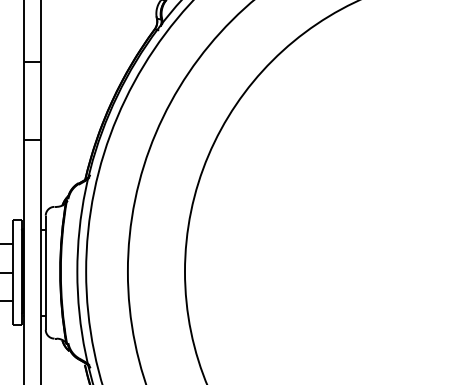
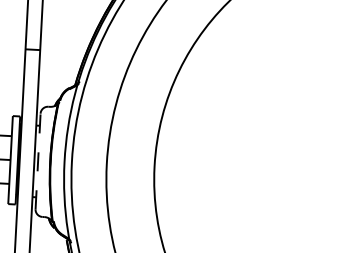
line: (45, 272) -> (37, 161), solid -> dashed

